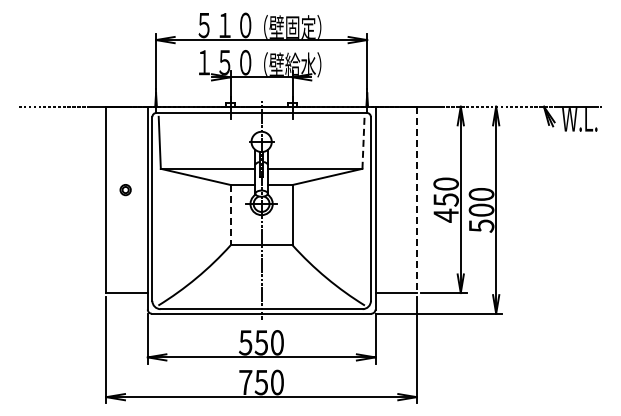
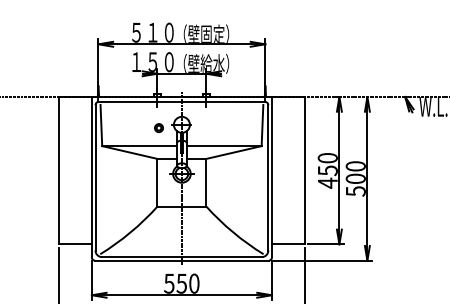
line: (363, 142) -> (262, 125), dashed -> solid
part: (125, 190) -> (158, 128), moved
line: (416, 200) -> (304, 171), dashed -> solid
line: (230, 215) -> (157, 183), dashed -> solid

